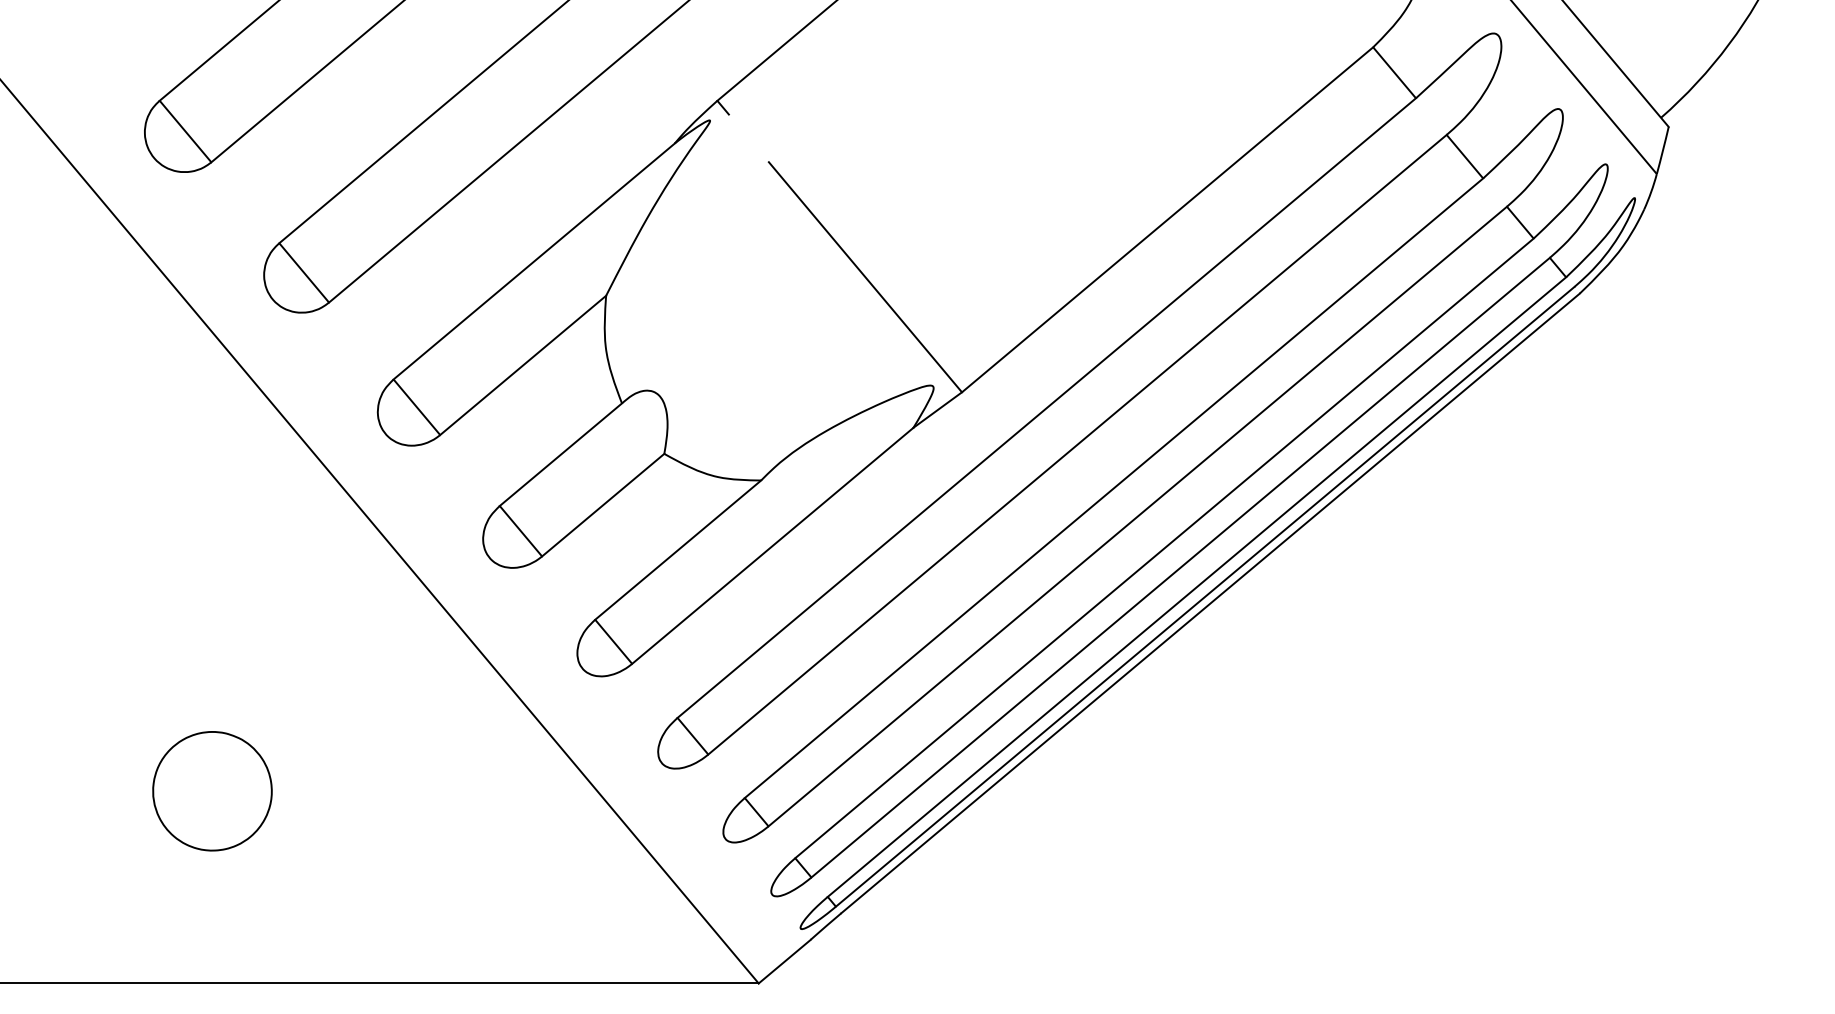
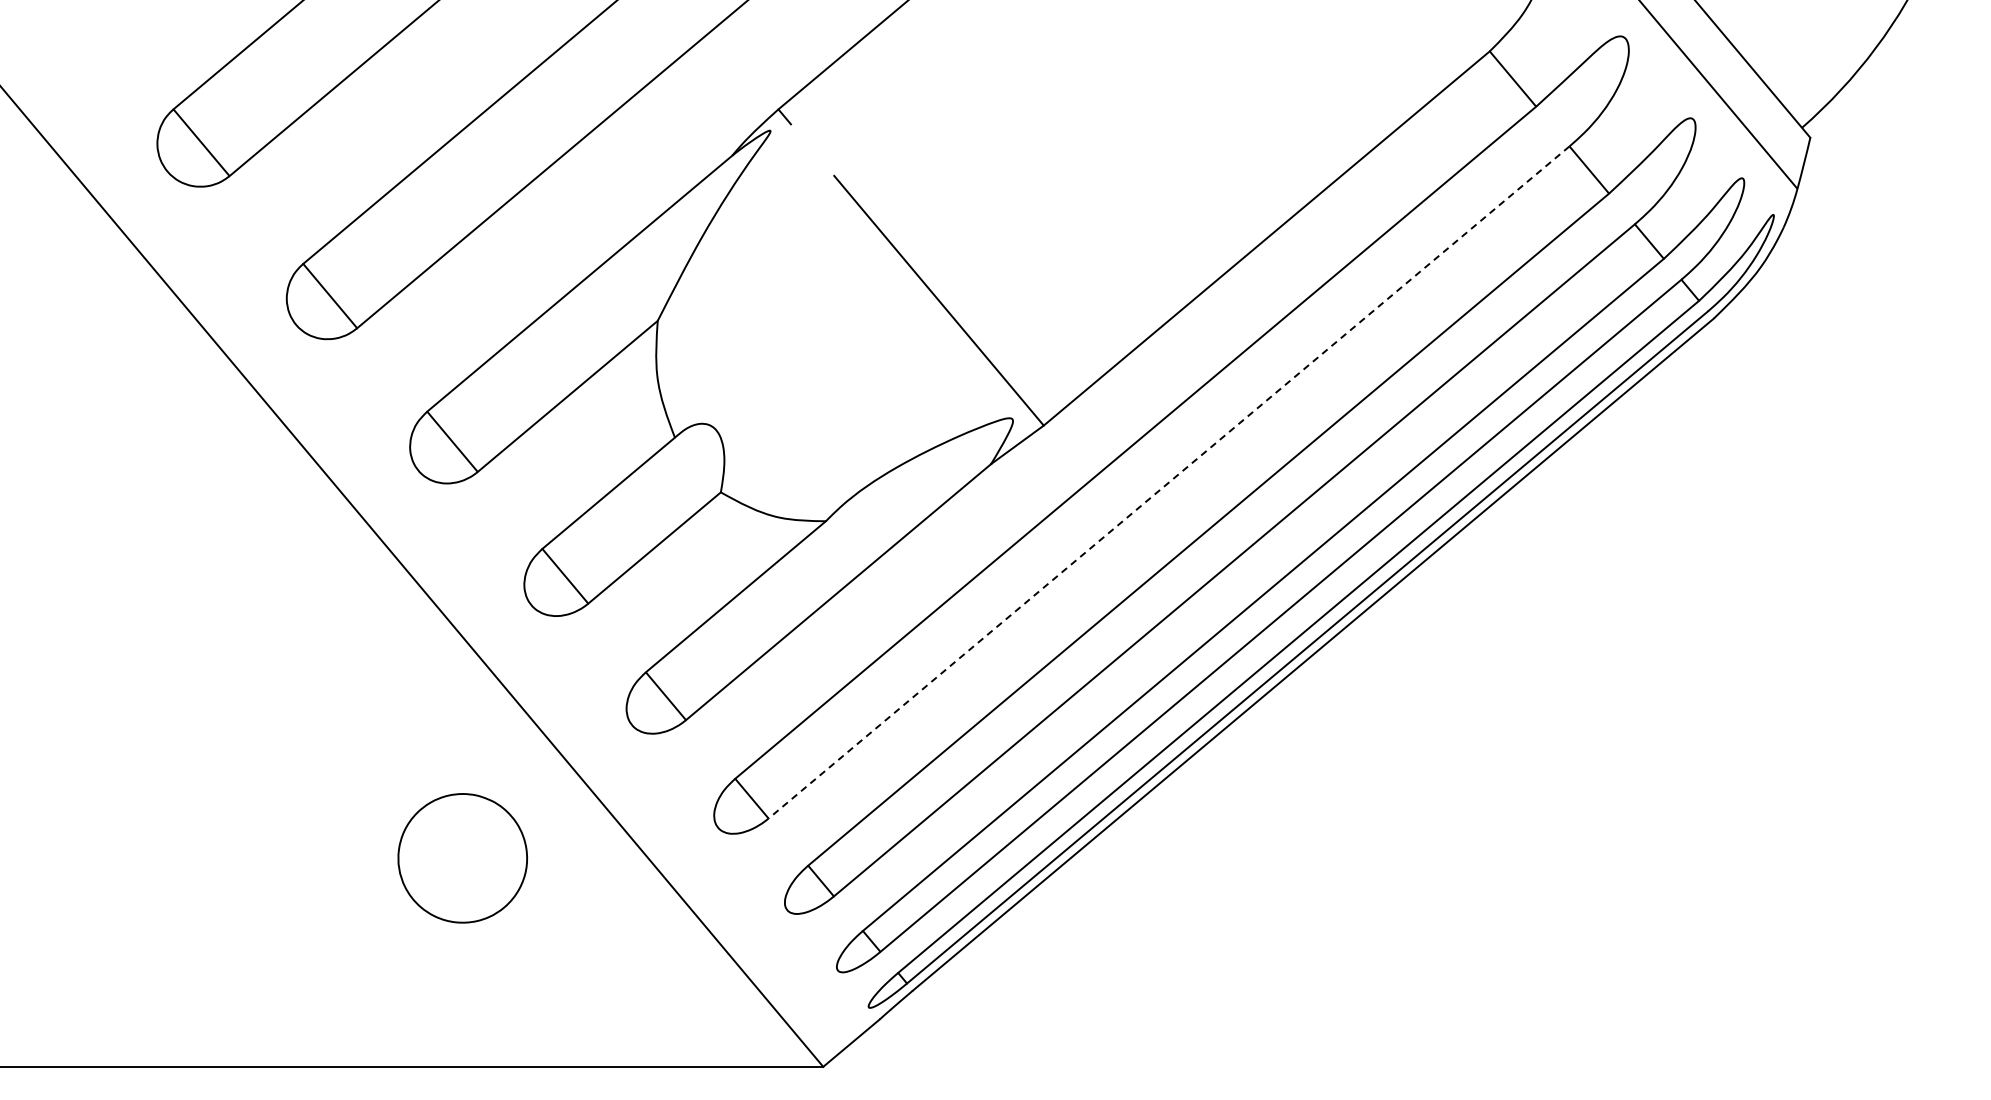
line: (1077, 444) -> (1169, 482), solid -> dashed
part: (212, 791) -> (462, 858), moved

